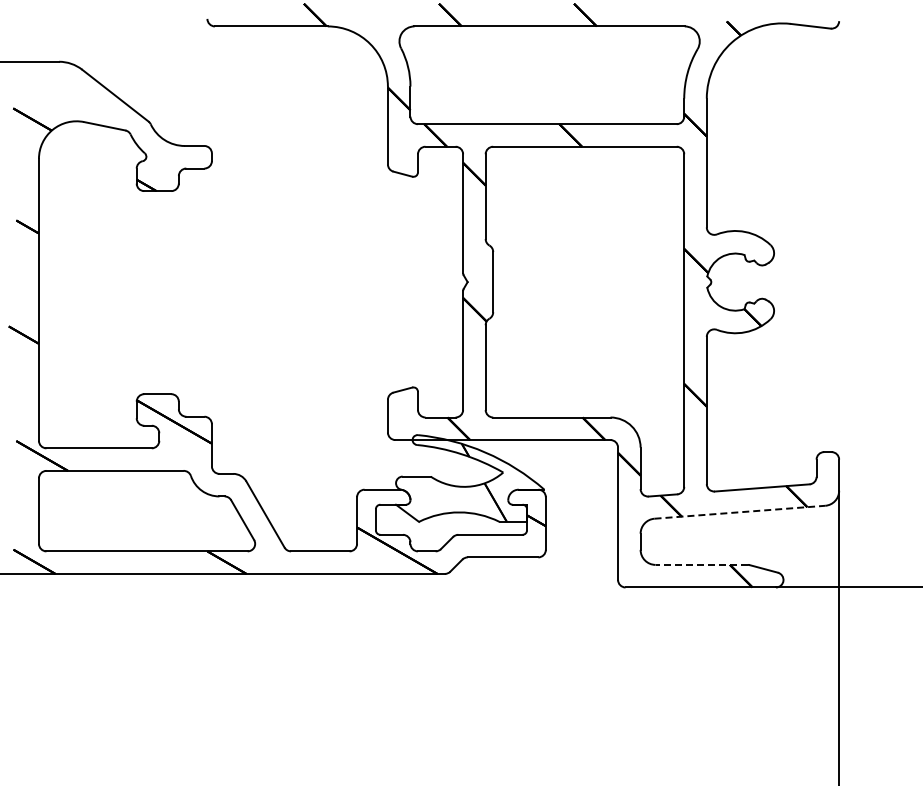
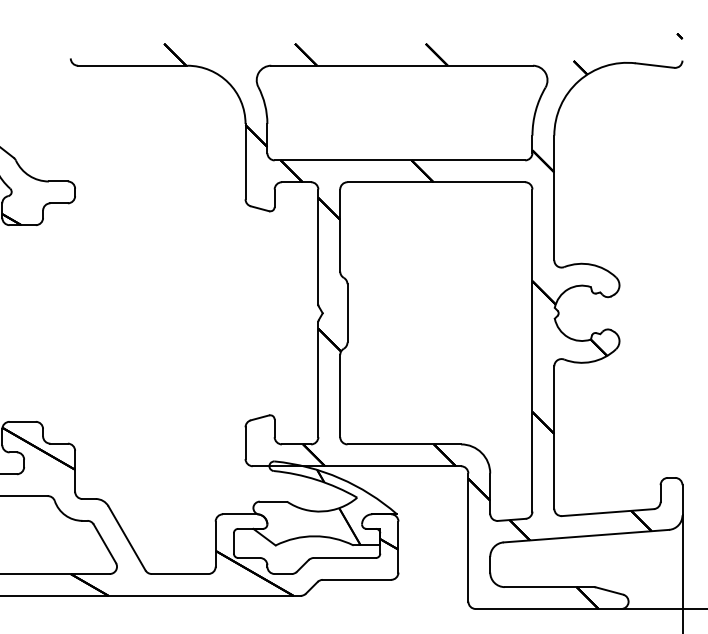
line: (739, 512) -> (585, 536), dashed -> solid
line: (701, 564) -> (549, 586), dashed -> solid

